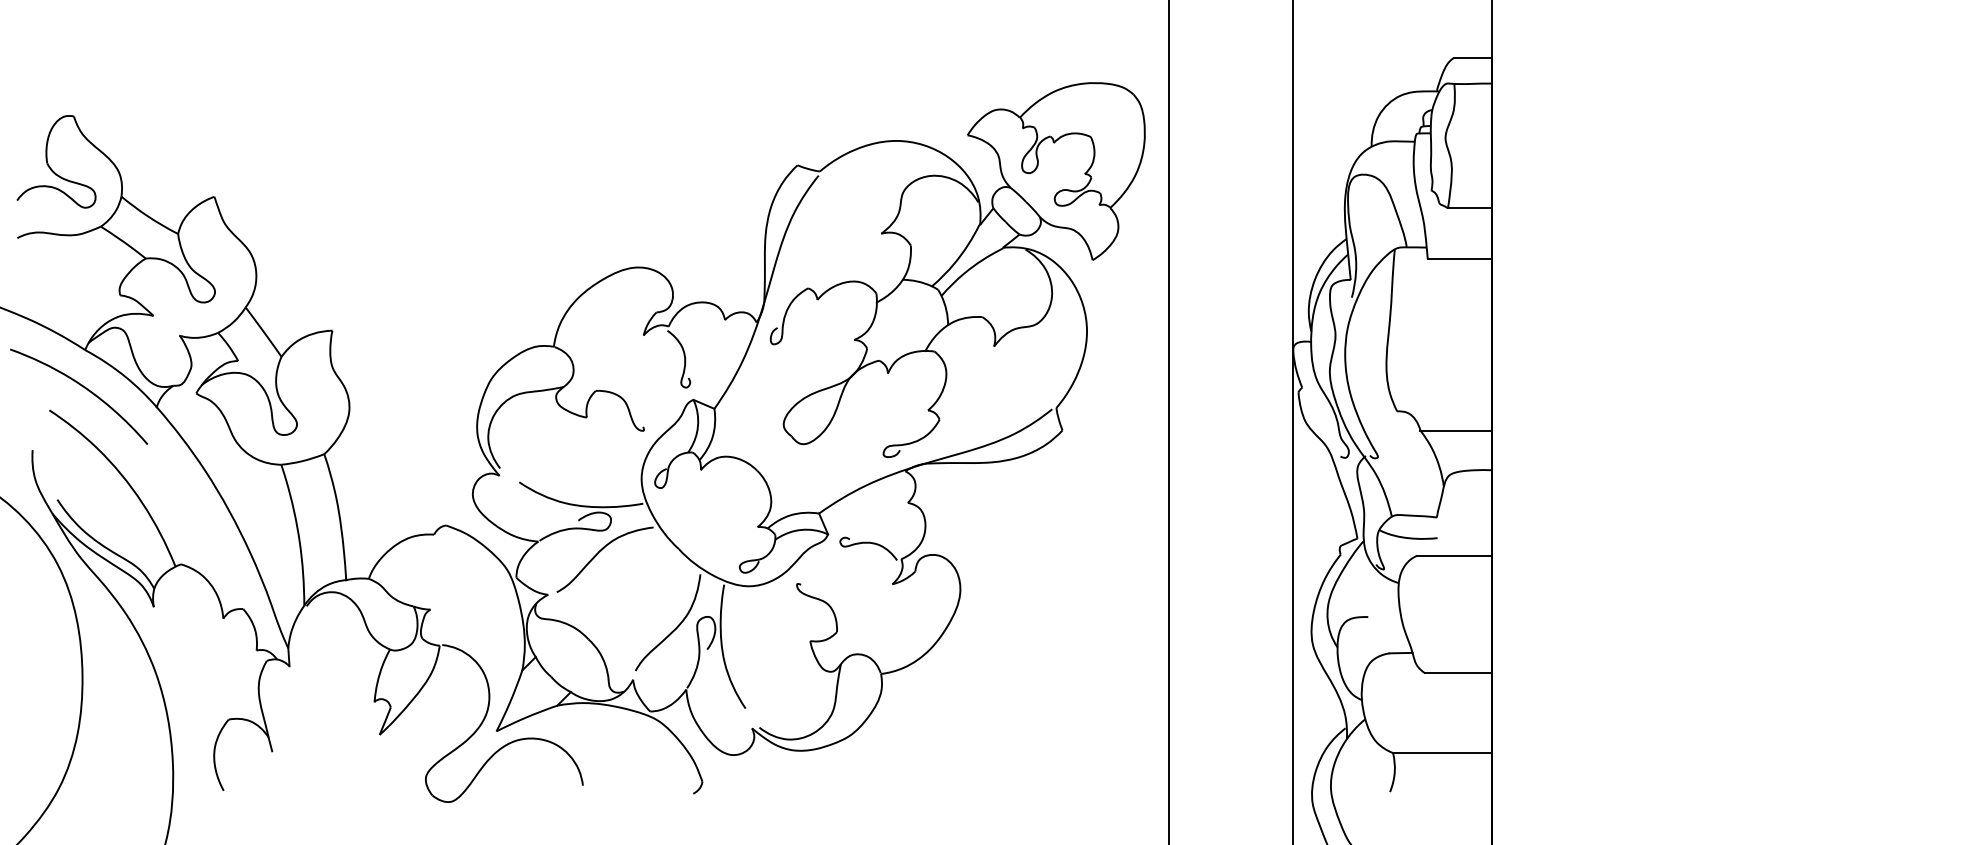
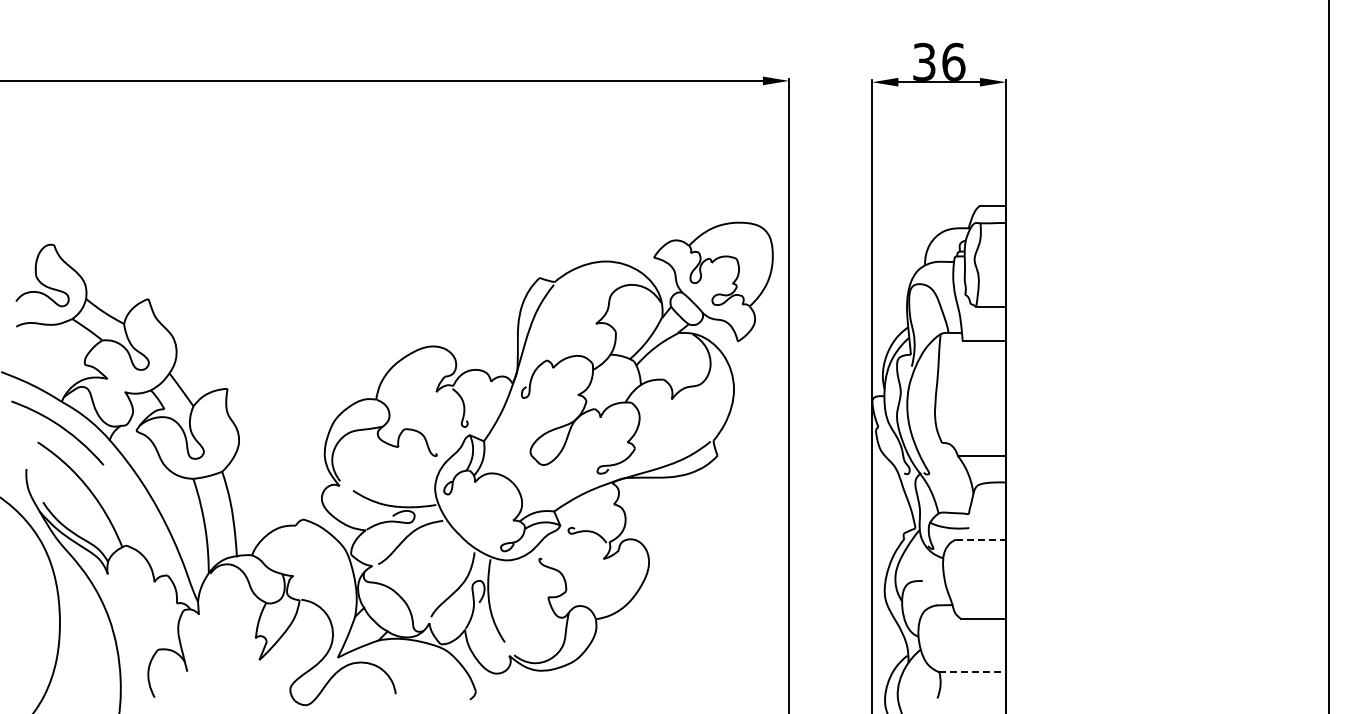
line: (1455, 555) -> (981, 539), solid -> dashed
line: (1443, 753) -> (973, 672), solid -> dashed

